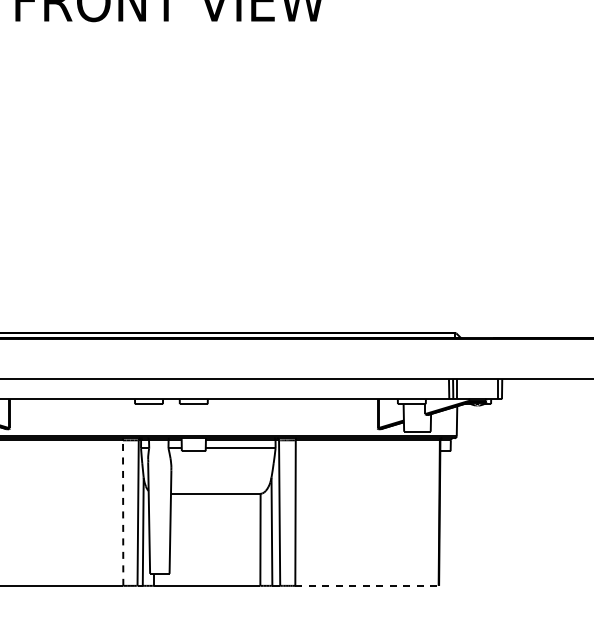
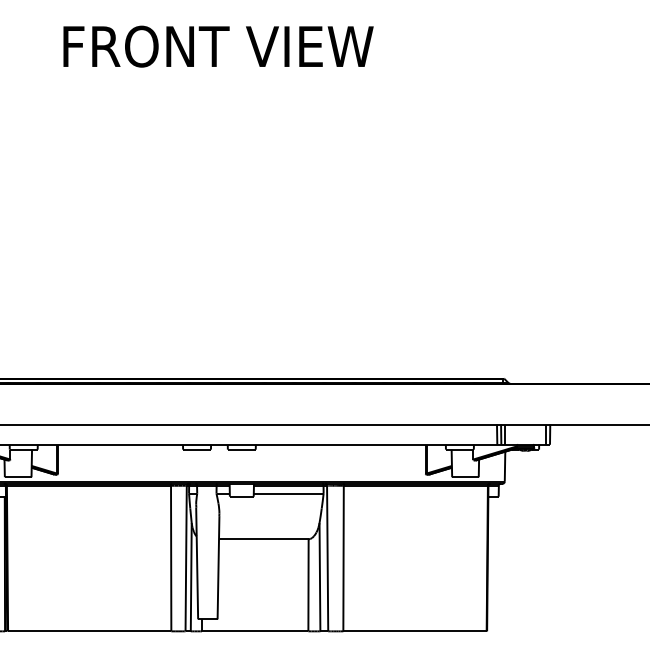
line: (123, 513) -> (171, 558), dashed -> solid
line: (367, 586) -> (415, 631), dashed -> solid

